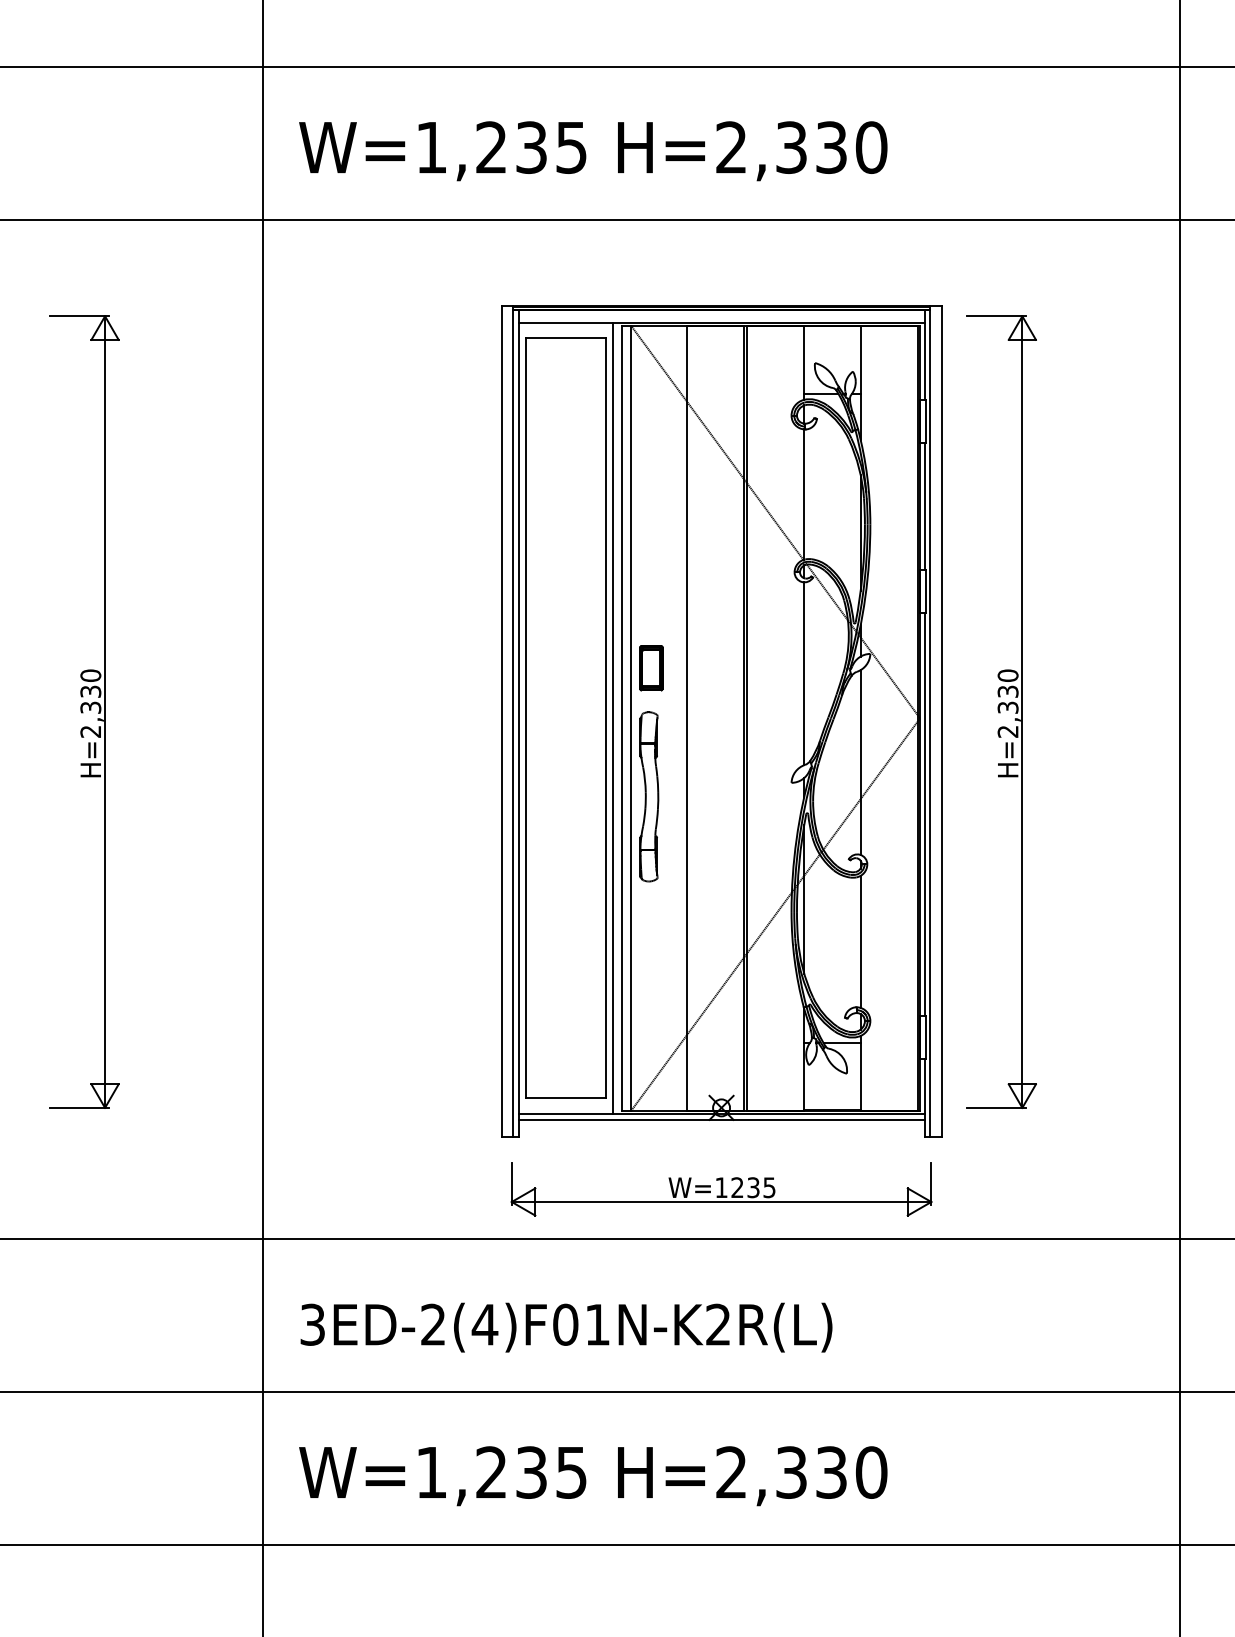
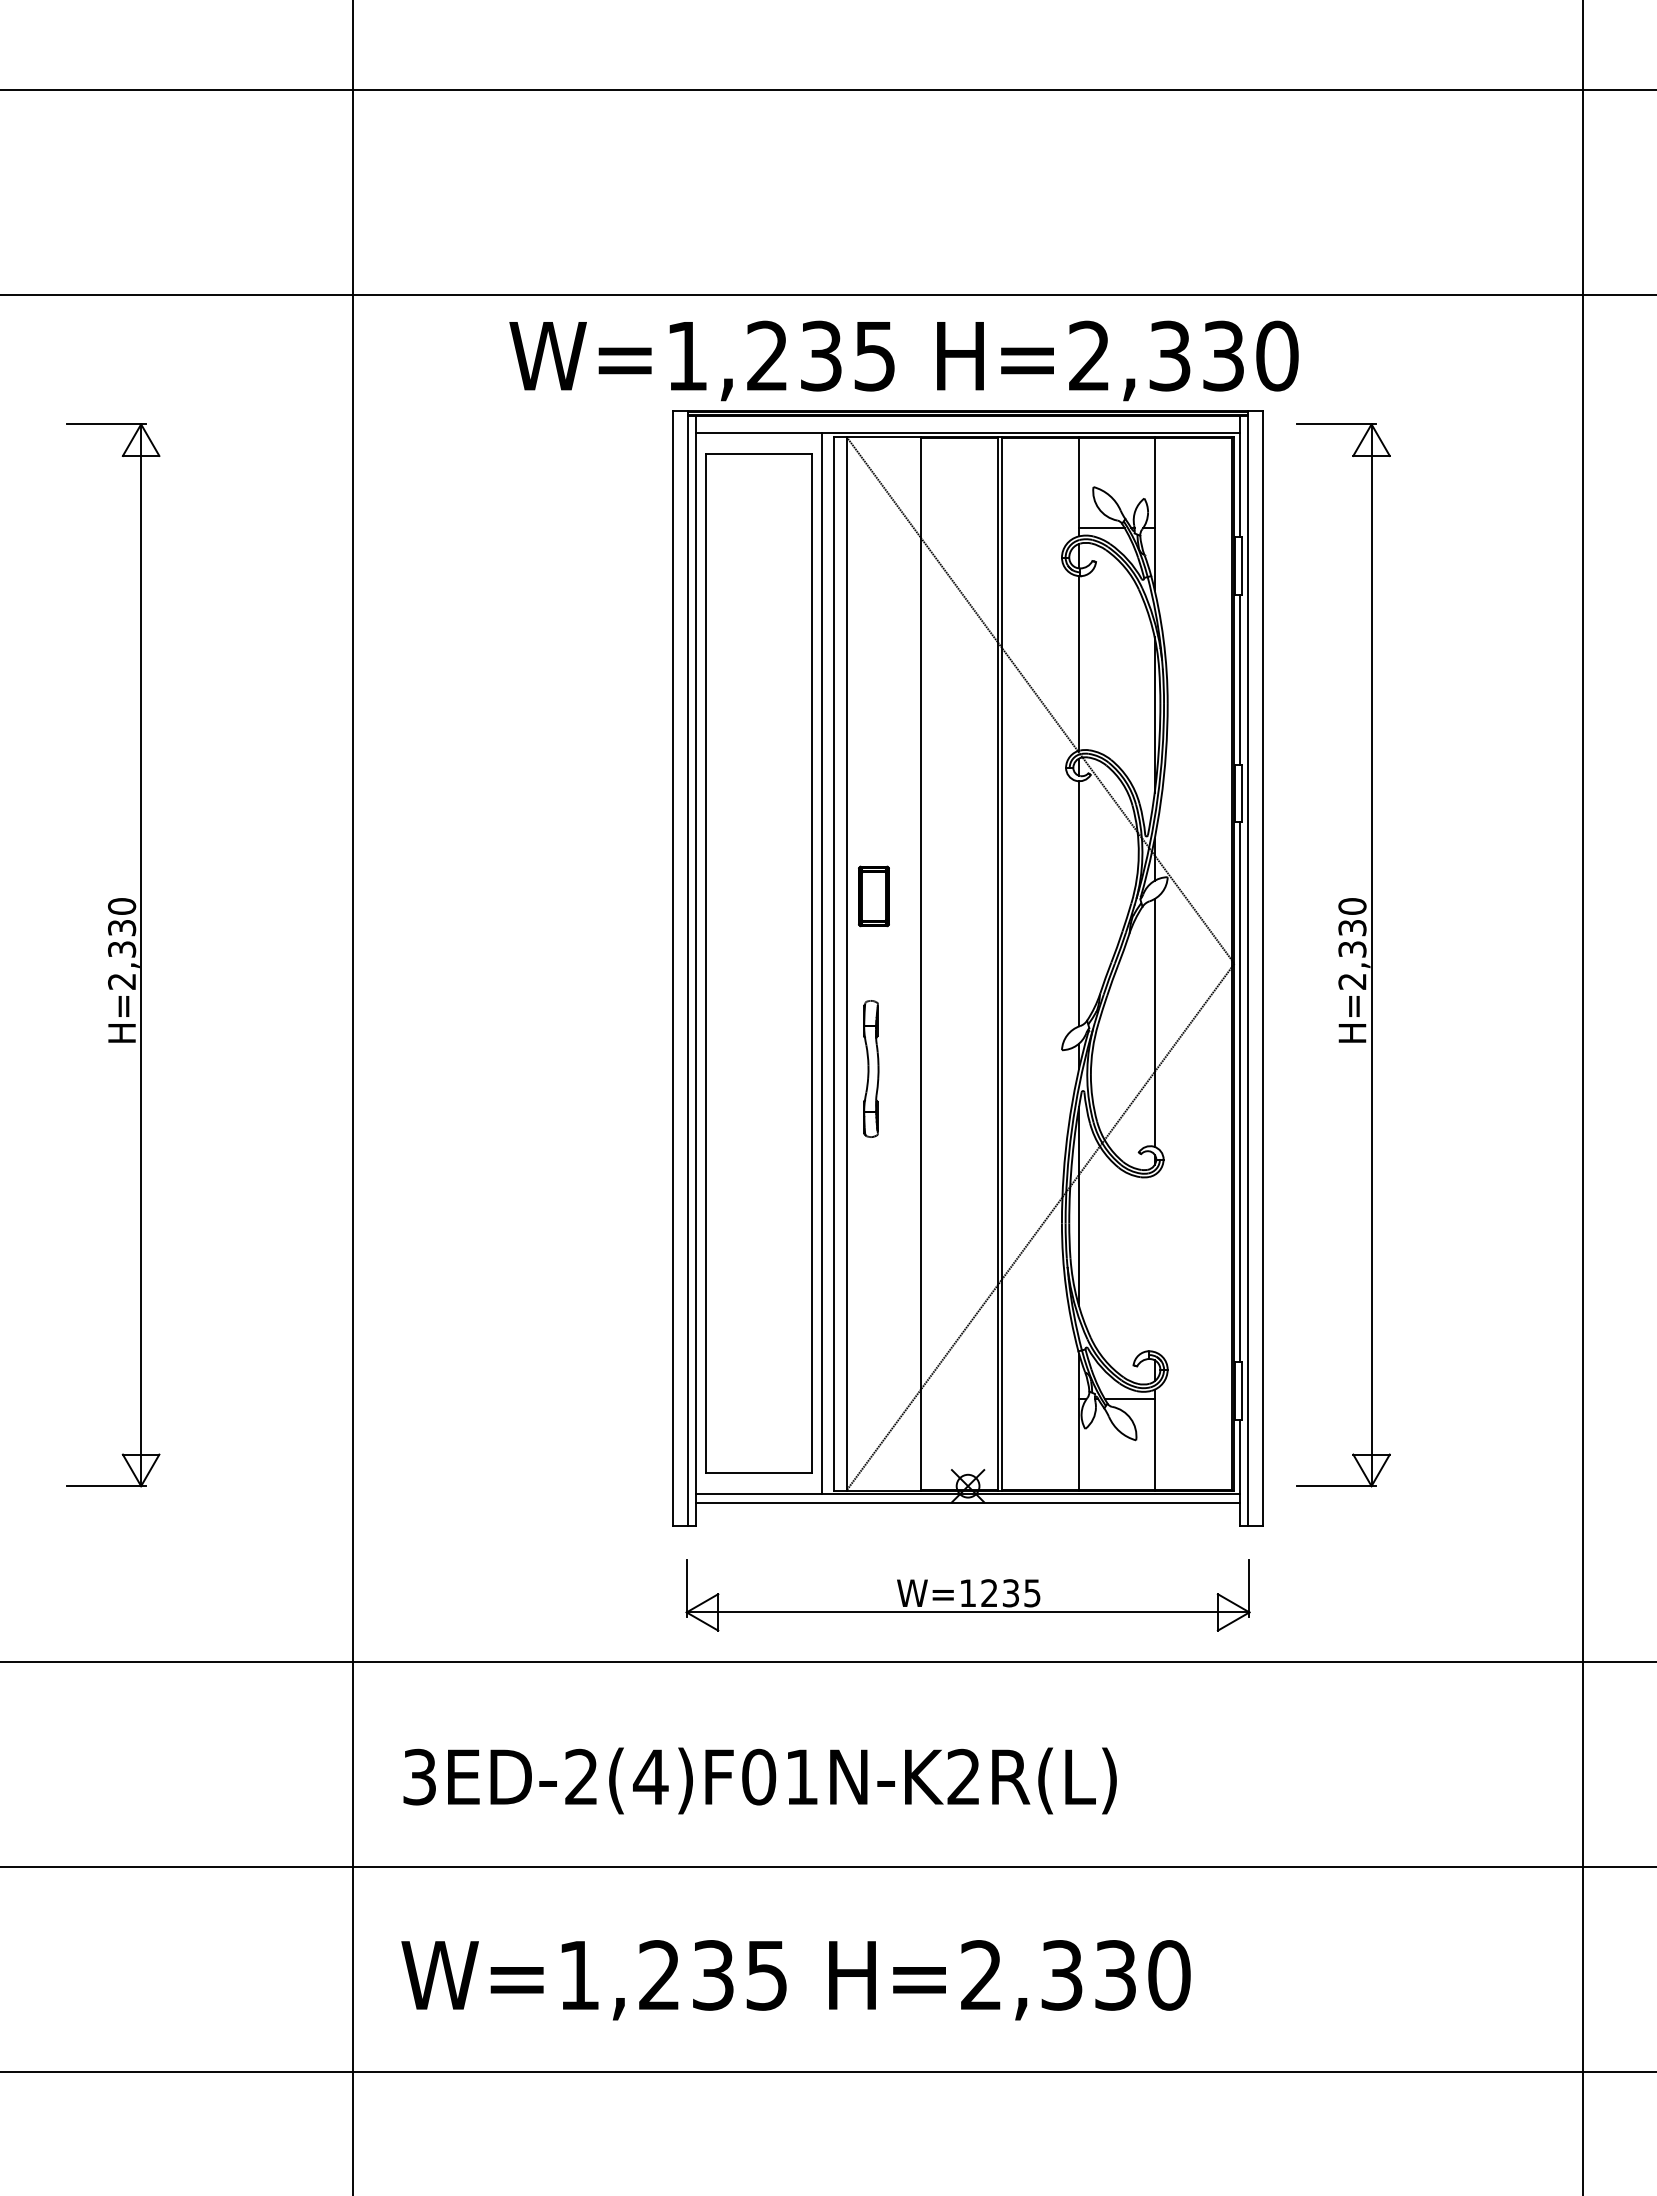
text: (592, 150) -> (903, 360), moved
part: (649, 796) -> (871, 1068), size x0.6
line: (860, 941) -> (1154, 1263), removed

